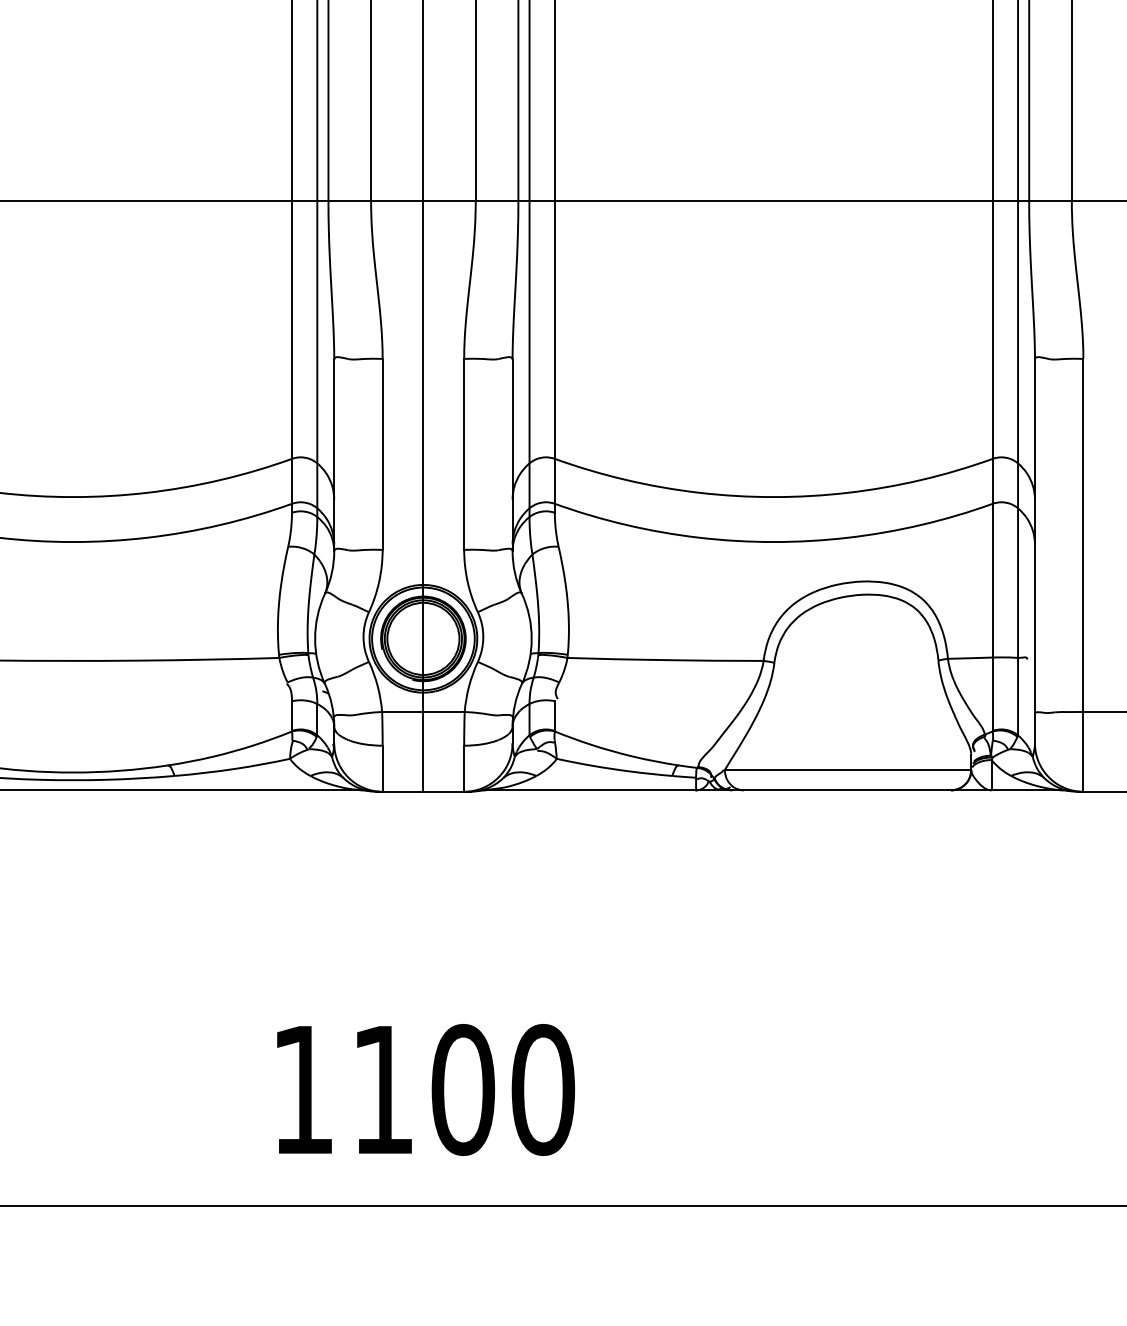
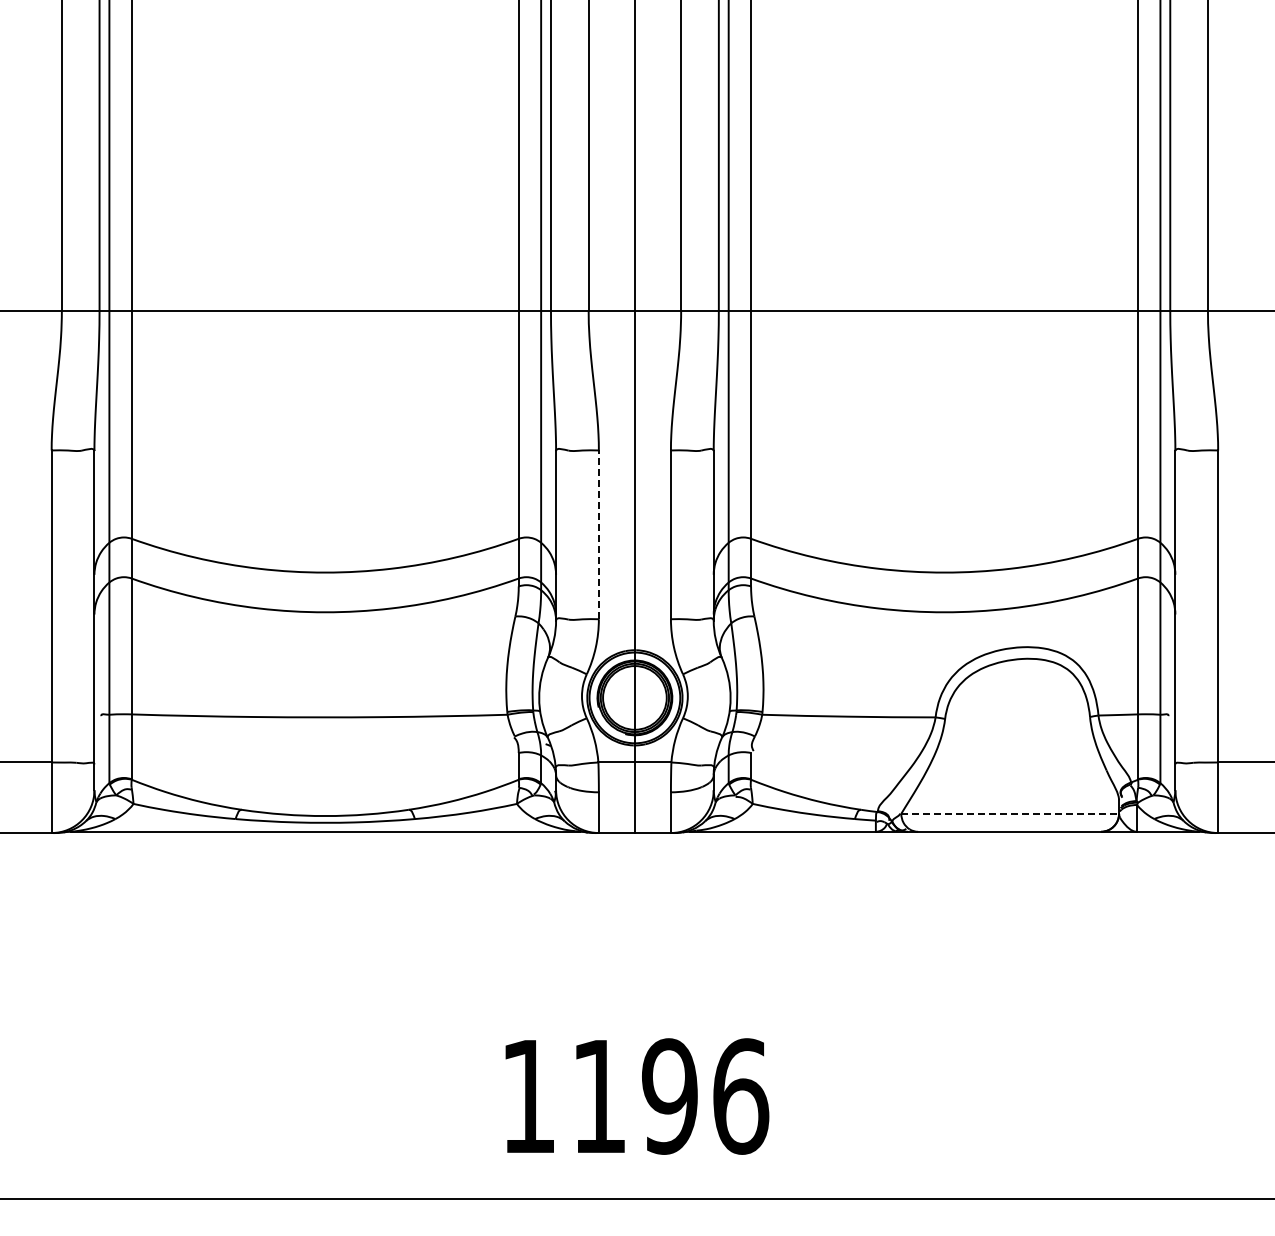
line: (382, 453) -> (598, 534), solid -> dashed
line: (848, 769) -> (1010, 813), solid -> dashed
text: (503, 1089) -> (705, 1096), 1100 -> 1196

